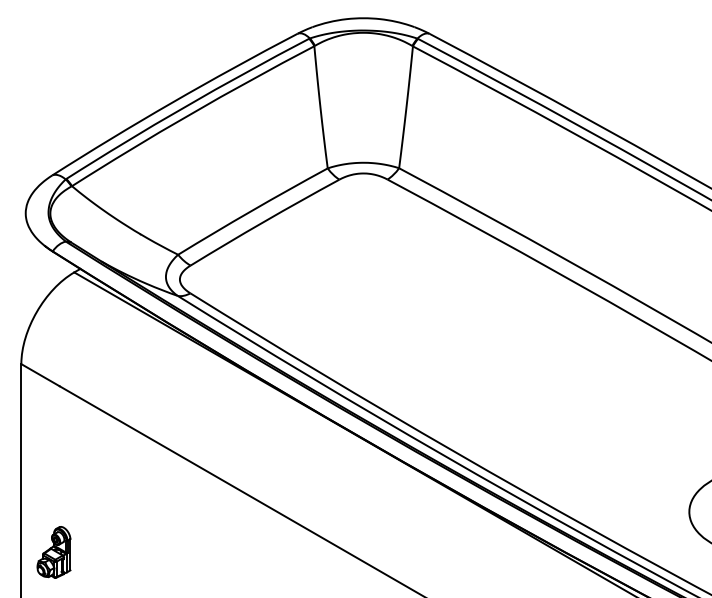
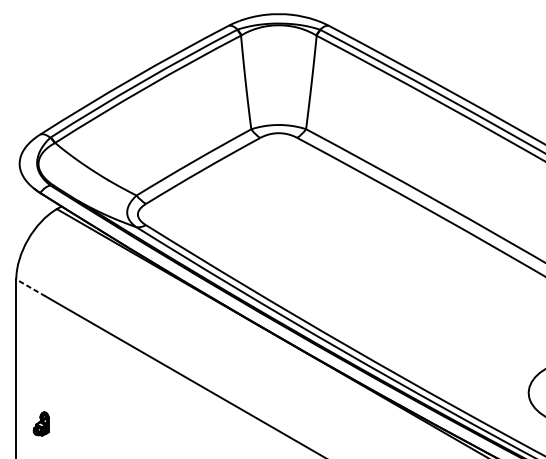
line: (40, 374) -> (30, 287), solid -> dashed
part: (53, 552) -> (40, 423), size x0.6

